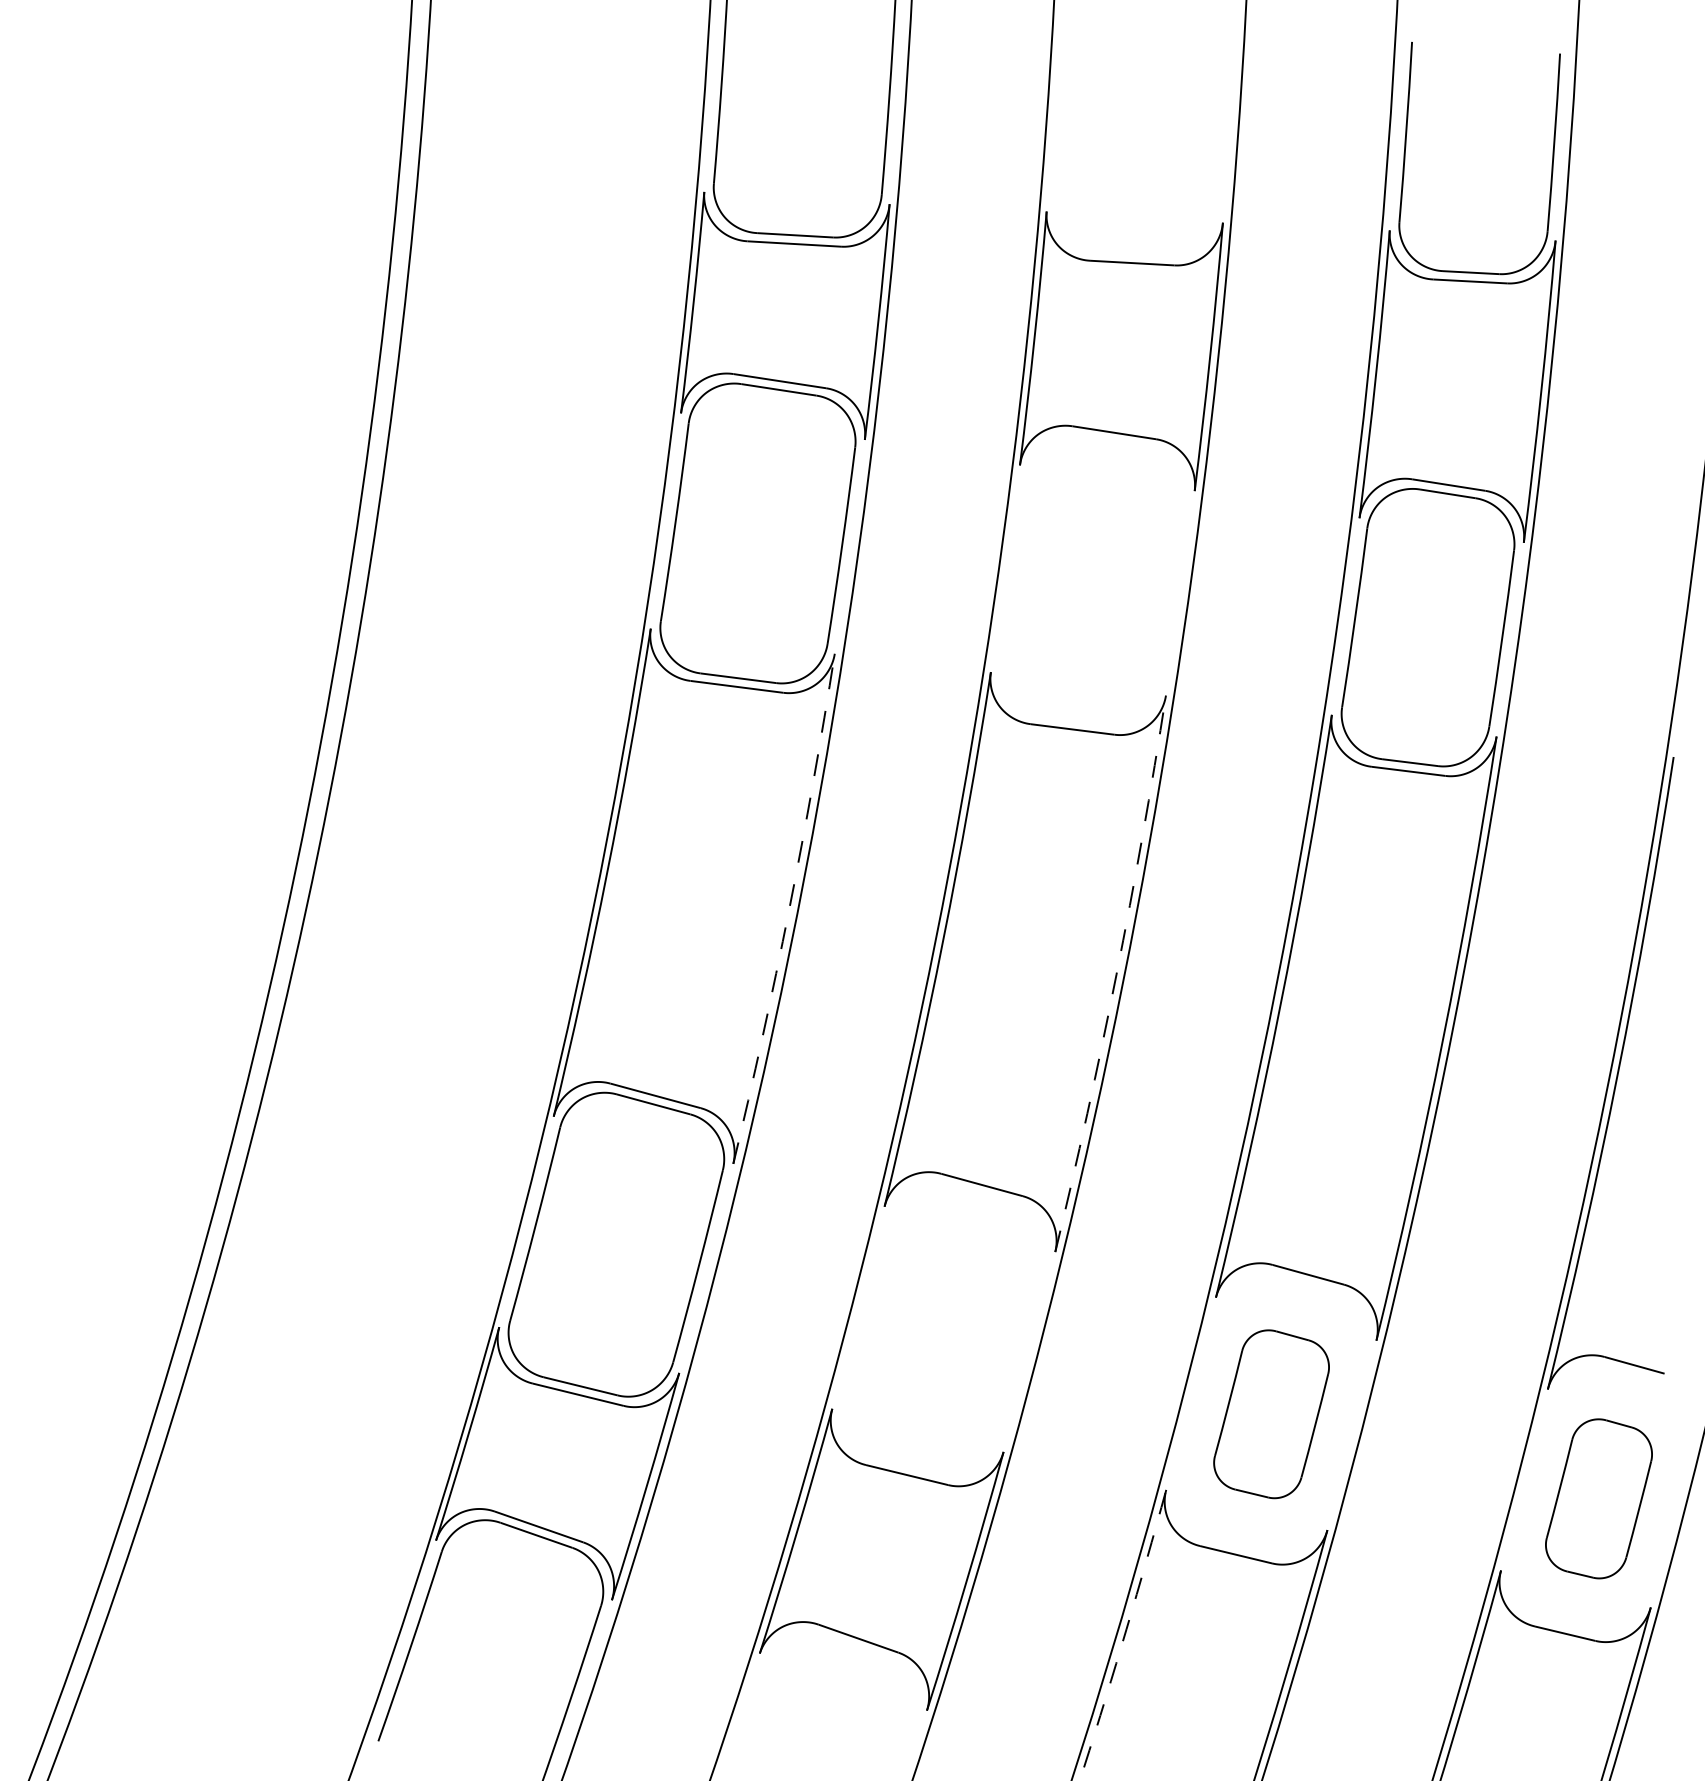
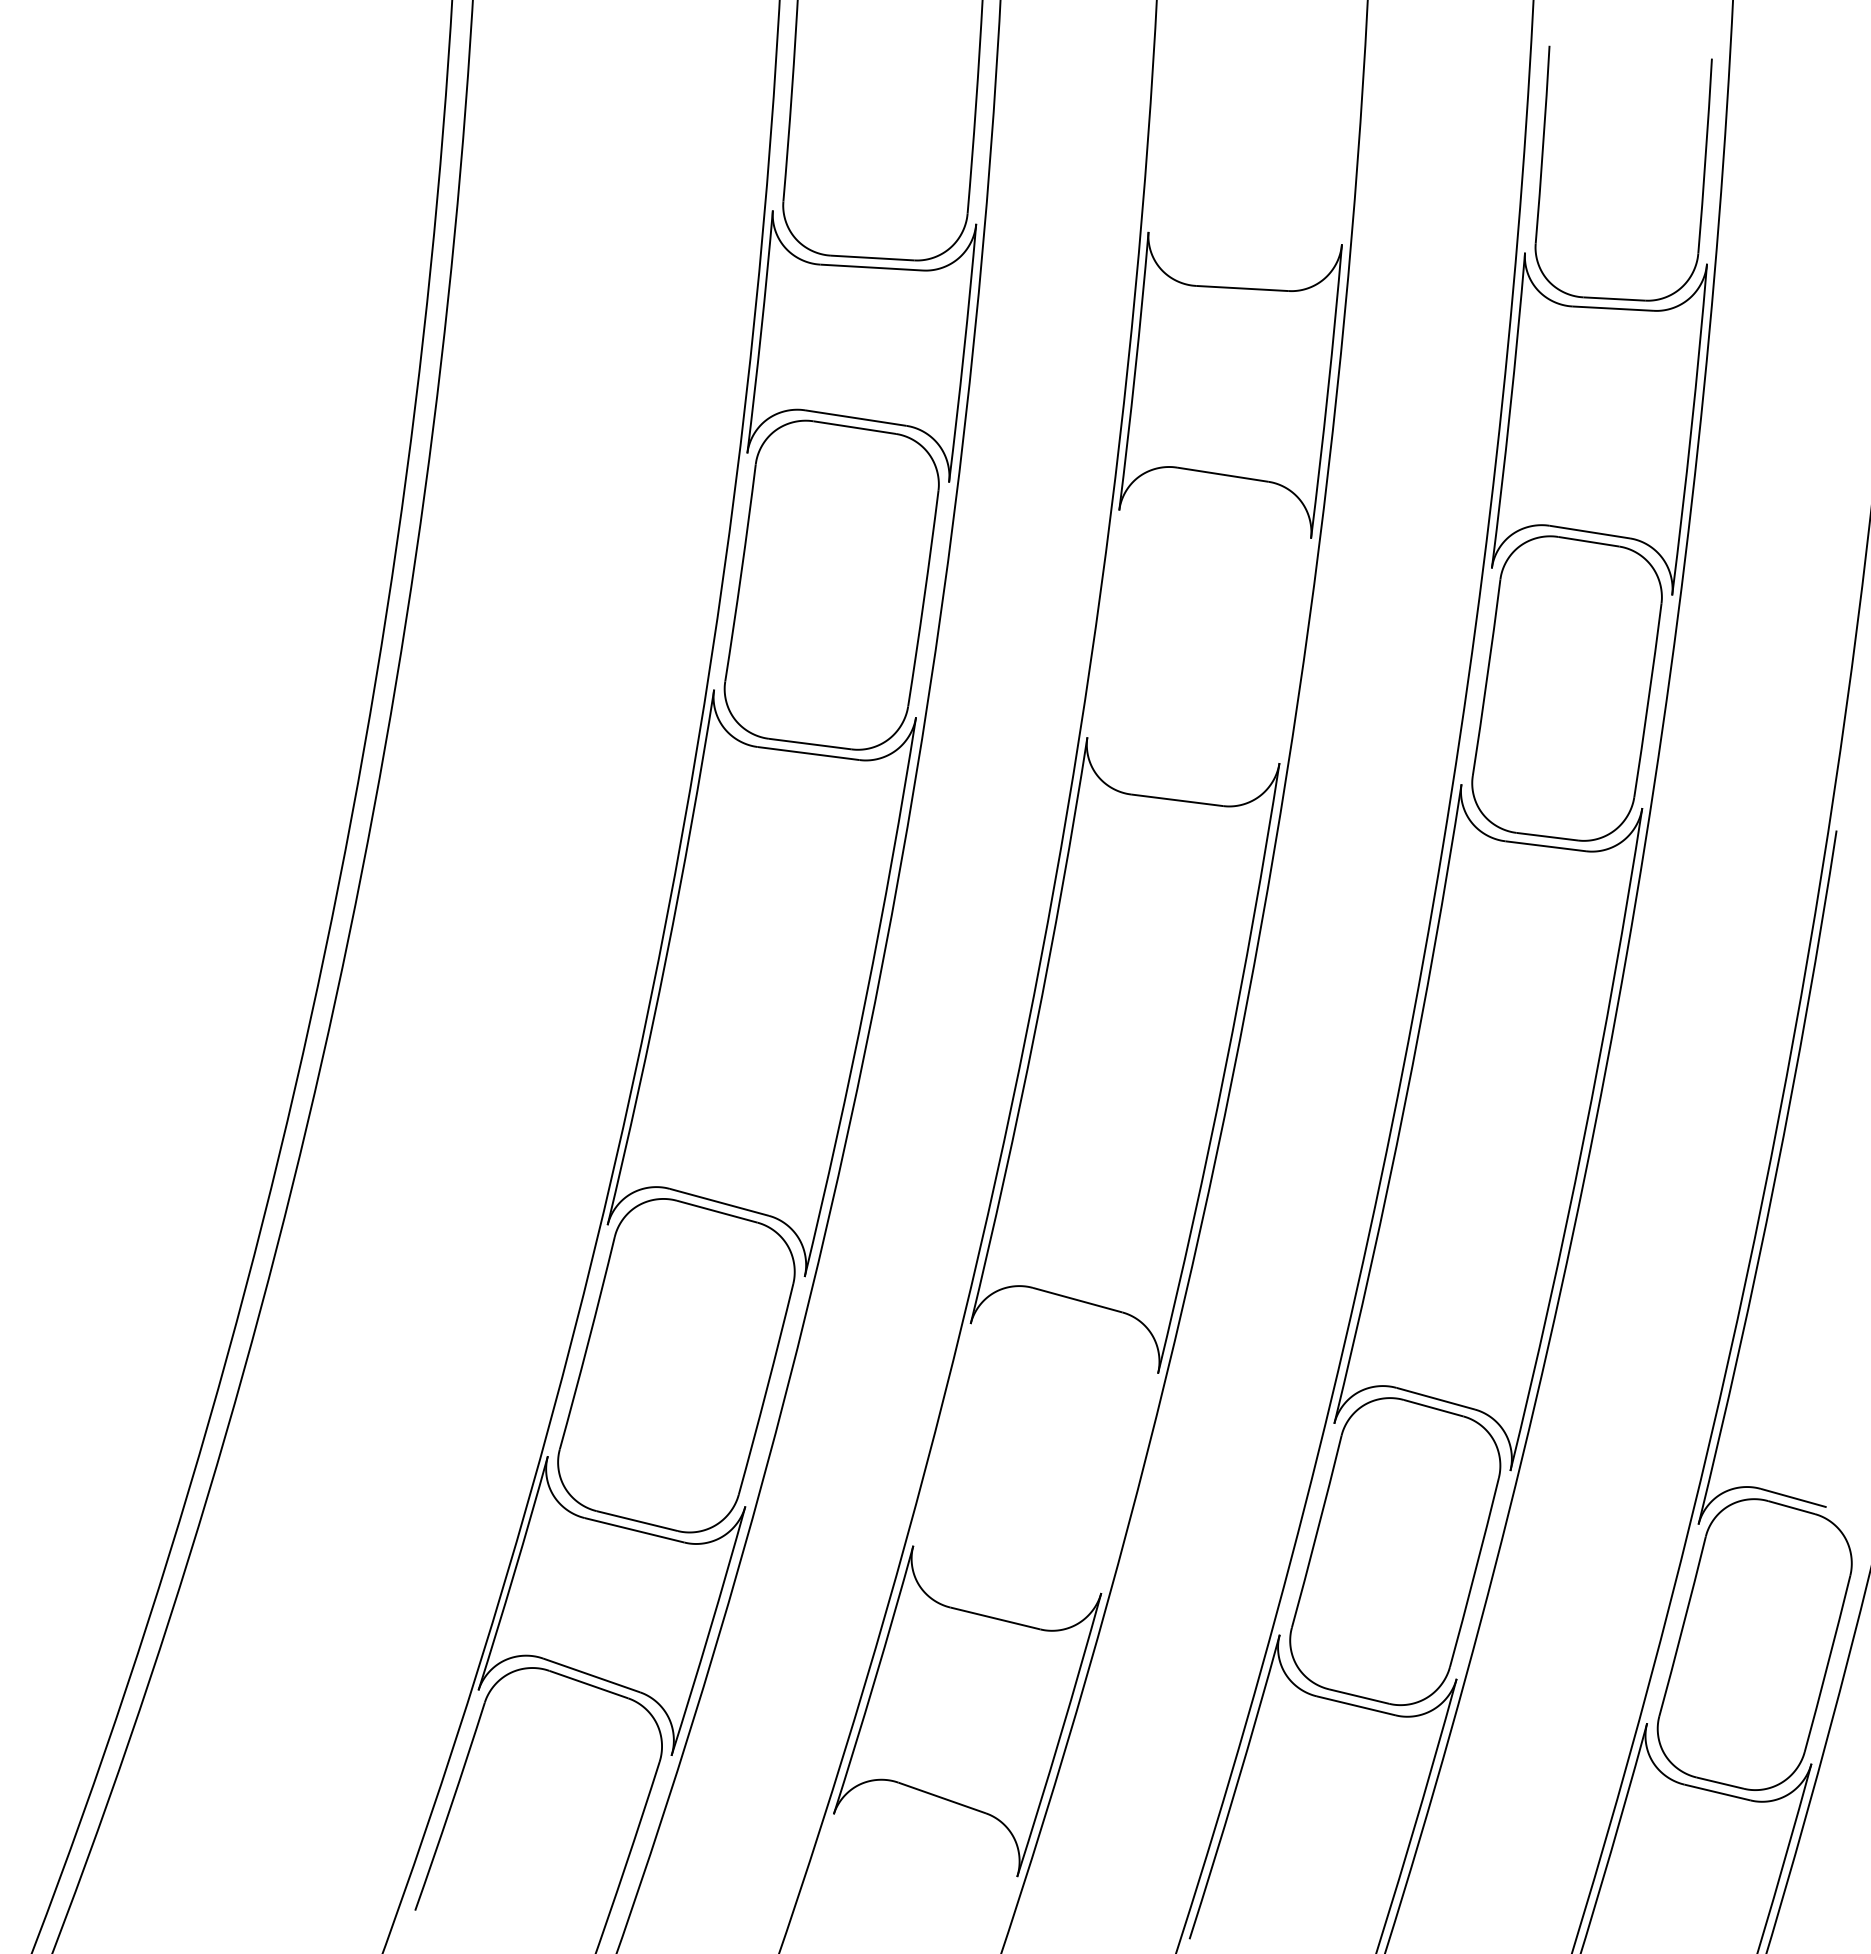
arc: (789, 910) -> (866, 998), dashed -> solid
arc: (1116, 974) -> (1225, 1069), dashed -> solid
part: (1271, 1414) -> (1395, 1551), size x1.67
part: (1598, 1498) -> (1754, 1644), size x1.67
arc: (1126, 1629) -> (1236, 1787), dashed -> solid

